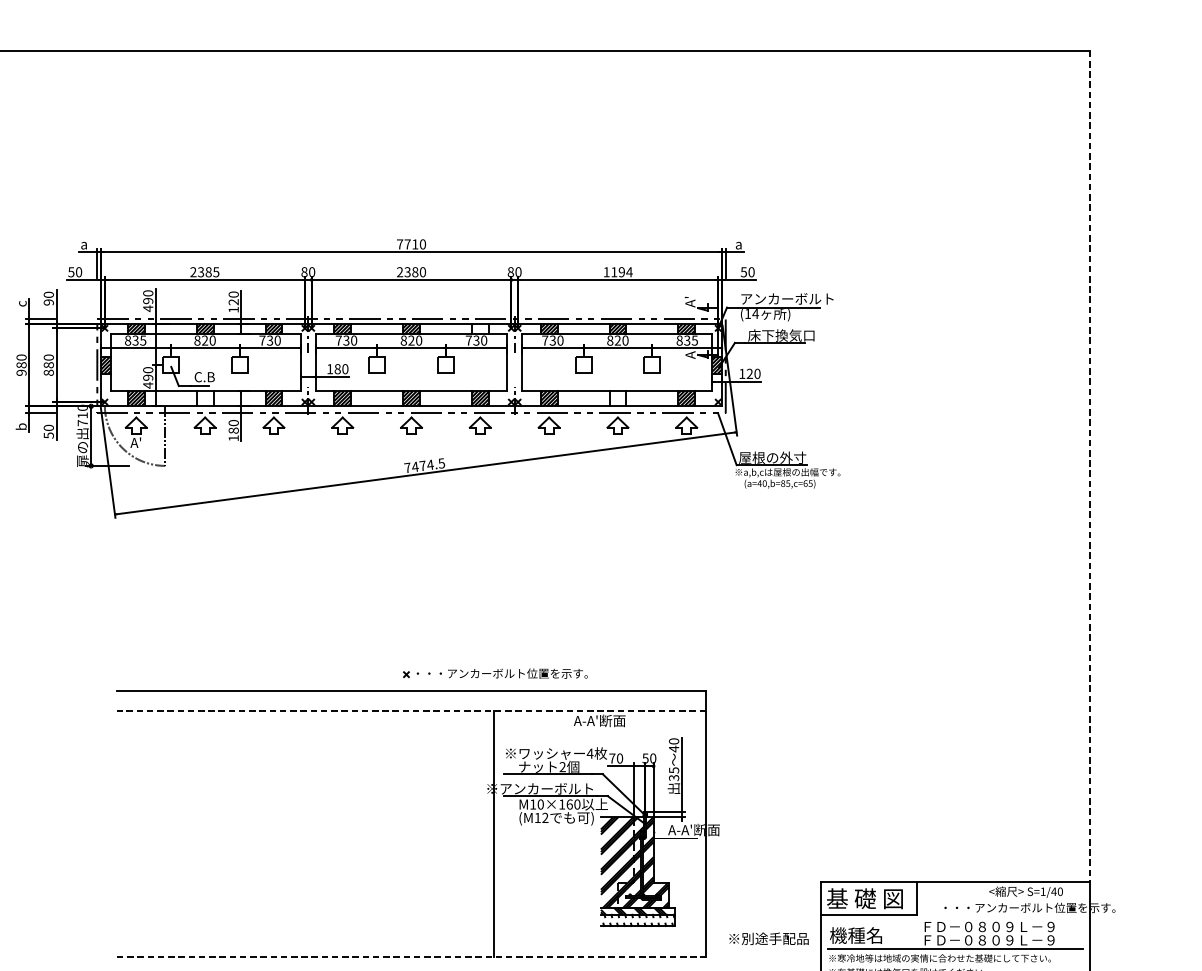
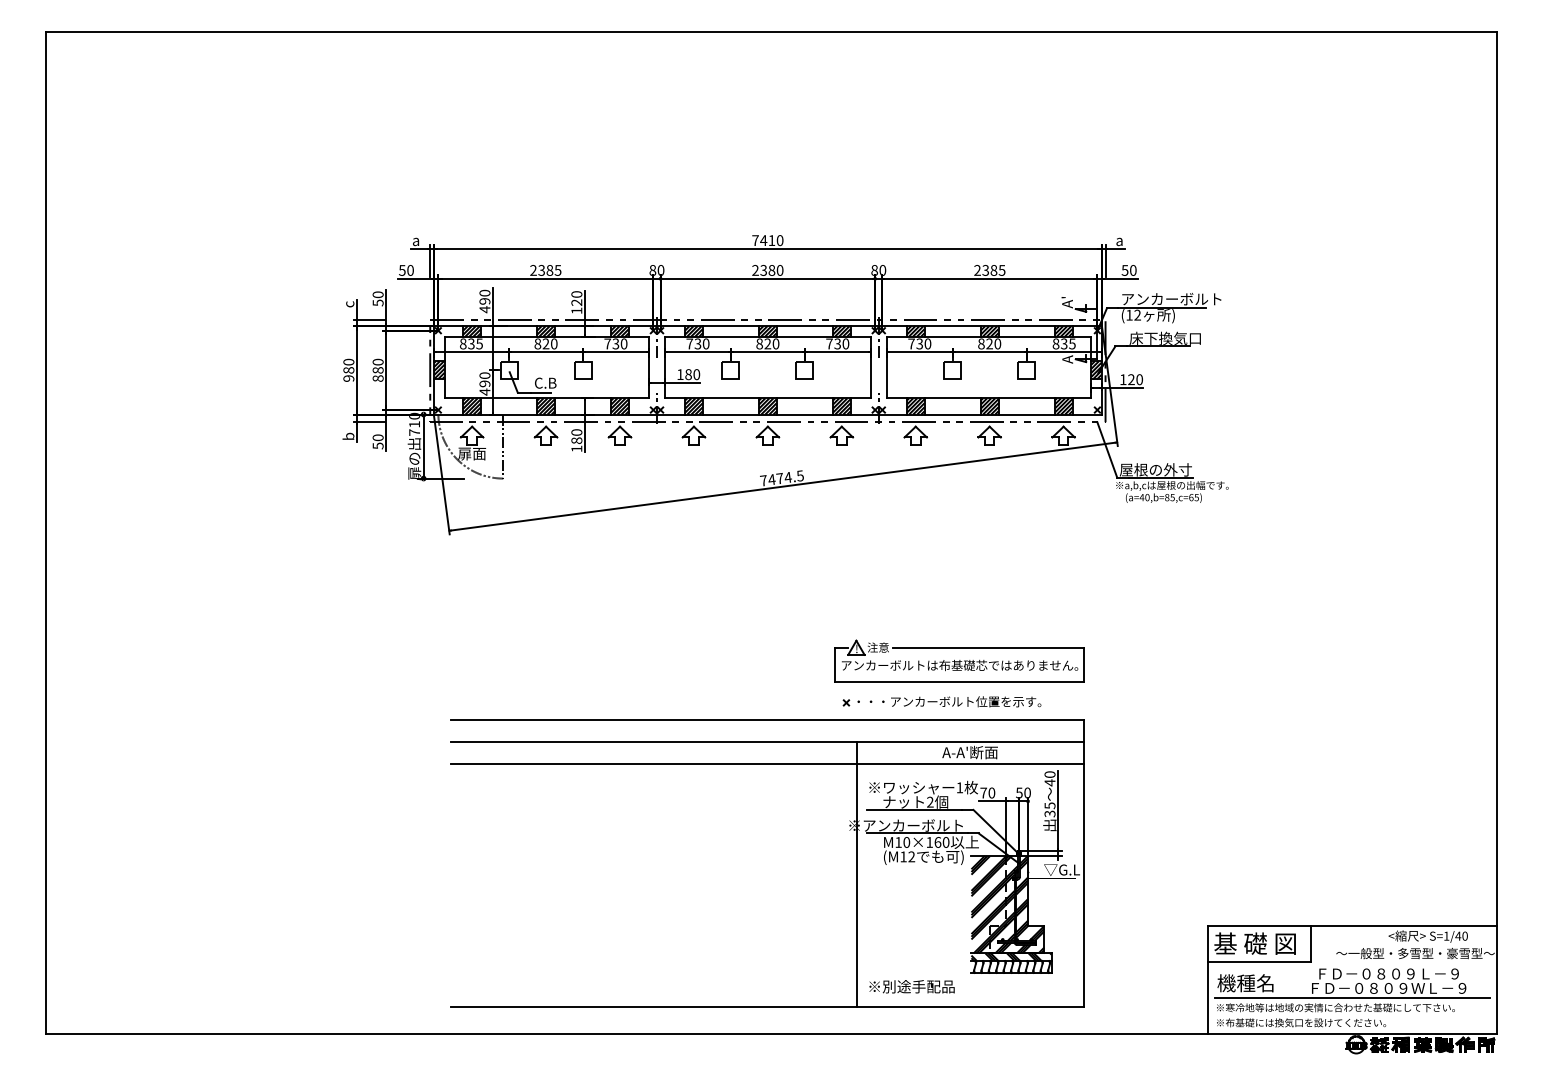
text: (407, 244) -> (763, 240), 7710 -> 7410
text: (617, 271) -> (989, 269), 1194 -> 2385
text: (48, 302) -> (377, 302), 90 -> 50
text: (755, 313) -> (1137, 314), (14 -> (12
hatch: (480, 329) -> (841, 331), added
hatch: (205, 398) -> (546, 406), added
hatch: (617, 398) -> (989, 406), added
text: (136, 442) -> (472, 453), A' -> 扉面
line: (1089, 466) -> (1496, 479), dashed -> solid
part: (589, 635) -> (959, 660), added
part: (494, 673) -> (941, 701), moved
line: (411, 710) -> (767, 741), dashed -> solid
line: (411, 731) -> (767, 763), added
text: (589, 753) -> (959, 787), 4 -> 1
text: (694, 829) -> (1071, 869), A-A'断面 -> ▽G.L
text: (1028, 907) -> (1430, 953), ・・・アンカーボルト位置を示す。 -> ～一般型・多雪型・豪雪型～
hatch: (638, 919) -> (1011, 966), added
text: (768, 938) -> (911, 986), moved
text: (990, 939) -> (1389, 987), ＦＤ－０８０９Ｌ－９ -> ＦＤ－０８０９ＷＬ－９
line: (411, 957) -> (767, 1006), dashed -> solid

